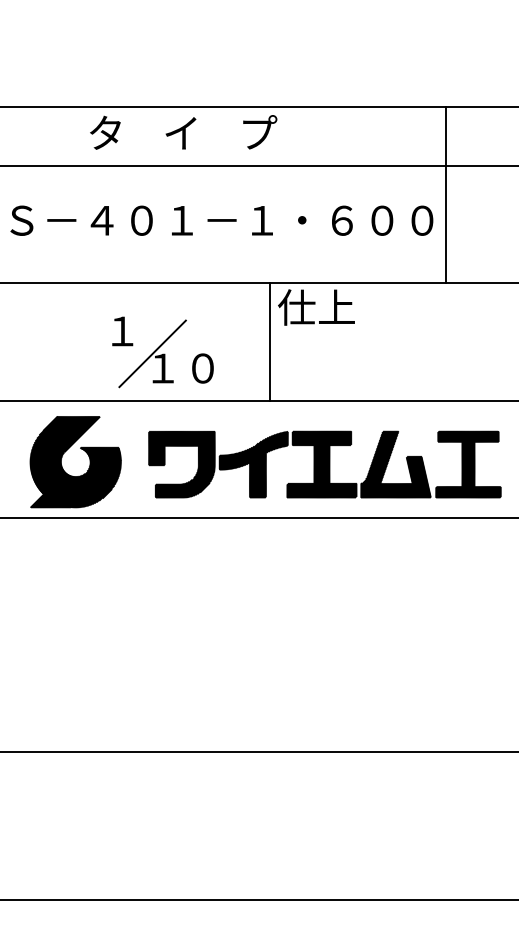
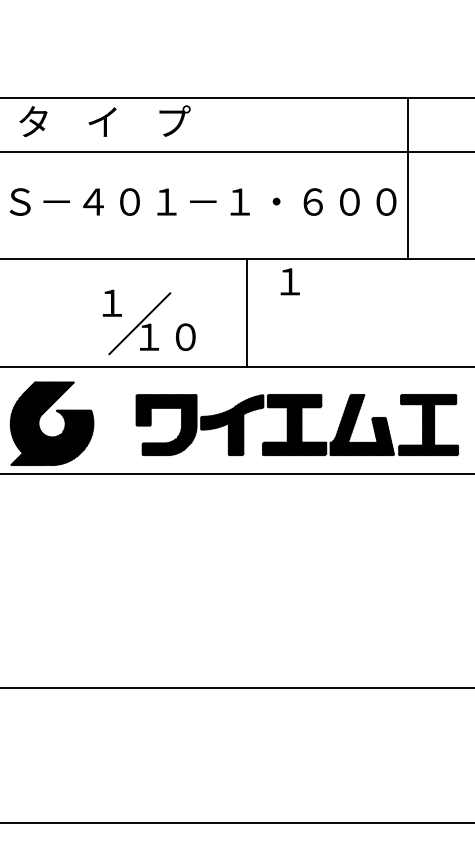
text: (183, 132) -> (104, 121), moved
text: (316, 307) -> (289, 281), 仕上 -> １
part: (62, 465) -> (39, 426), moved

